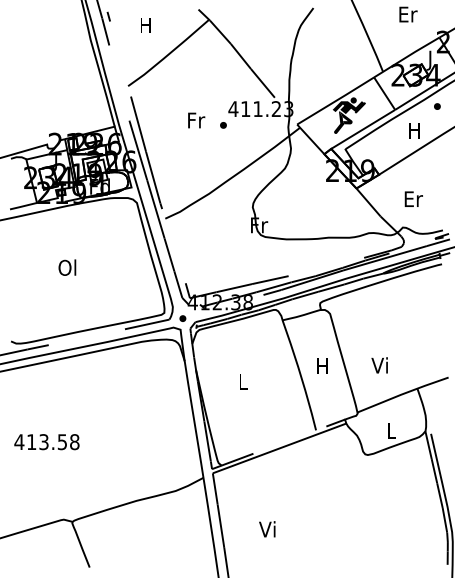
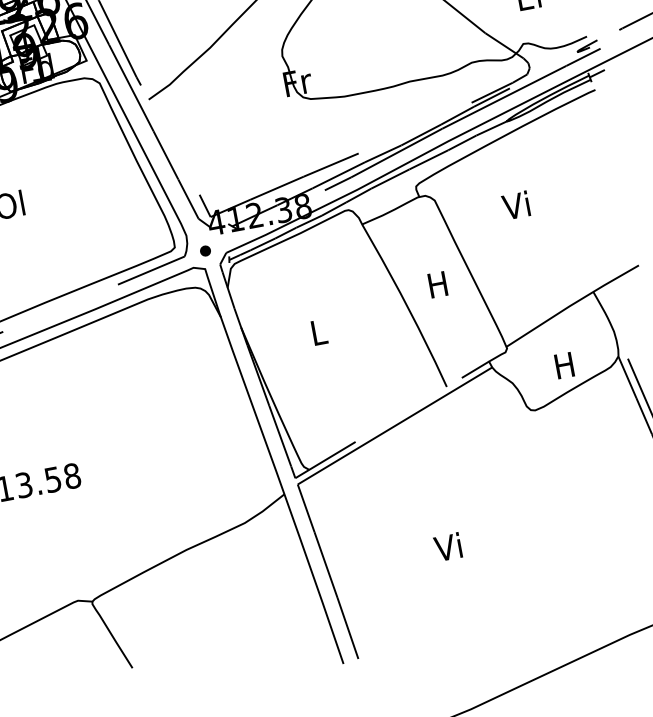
text: (379, 365) -> (515, 205), moved
text: (391, 430) -> (565, 365), L -> H
text: (267, 529) -> (448, 547), moved

